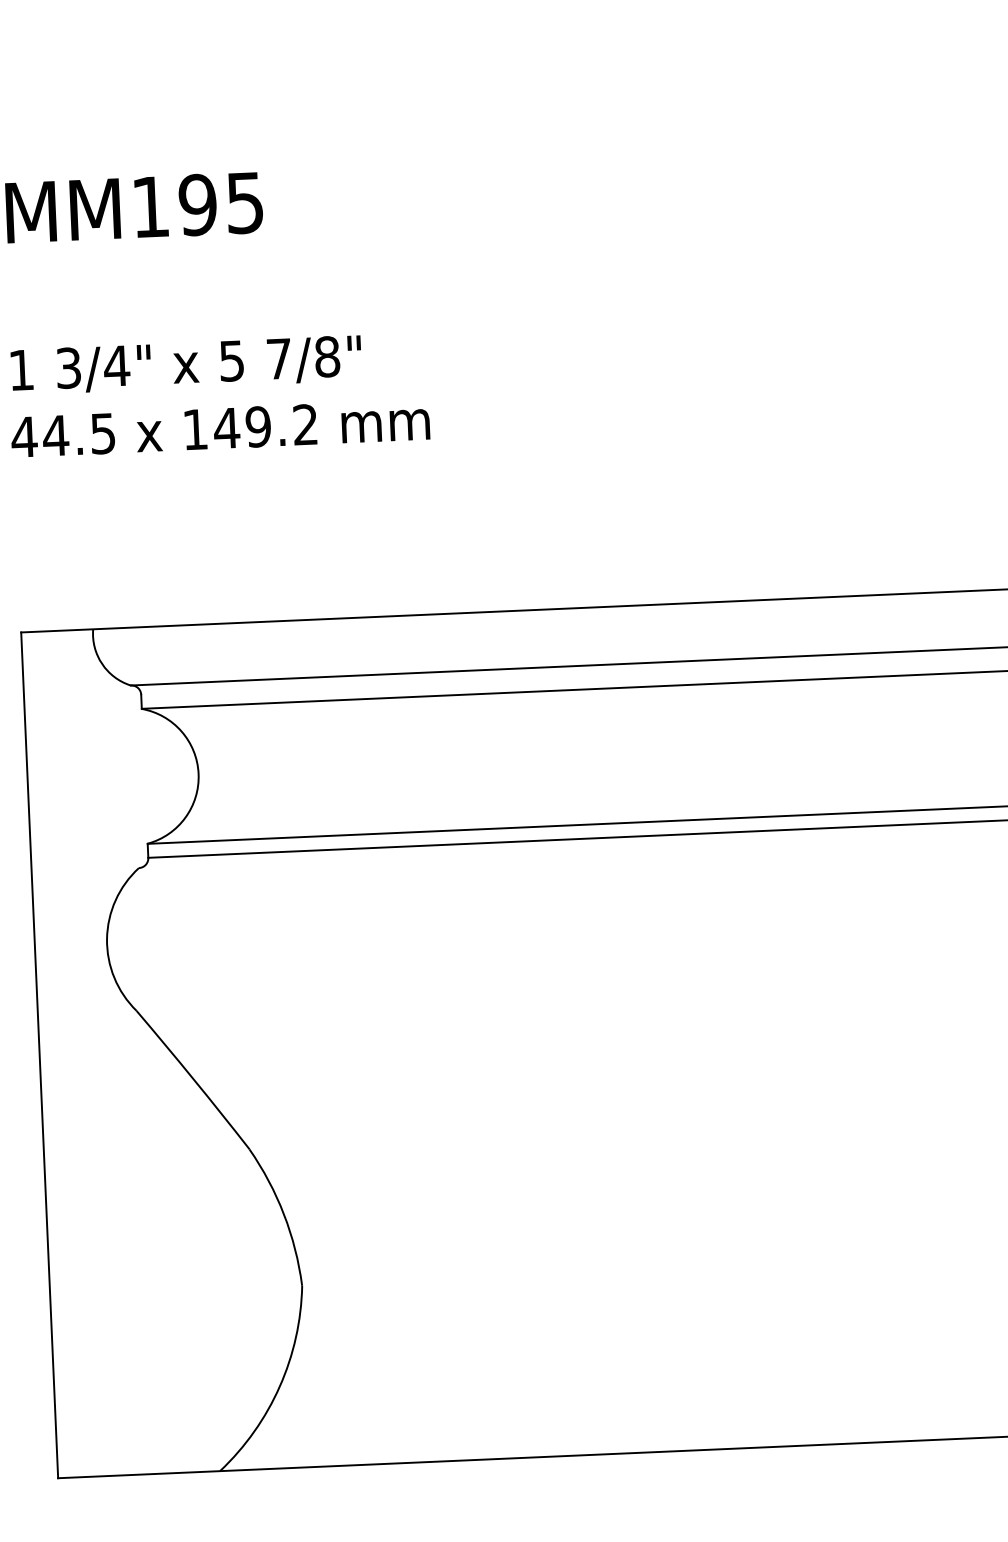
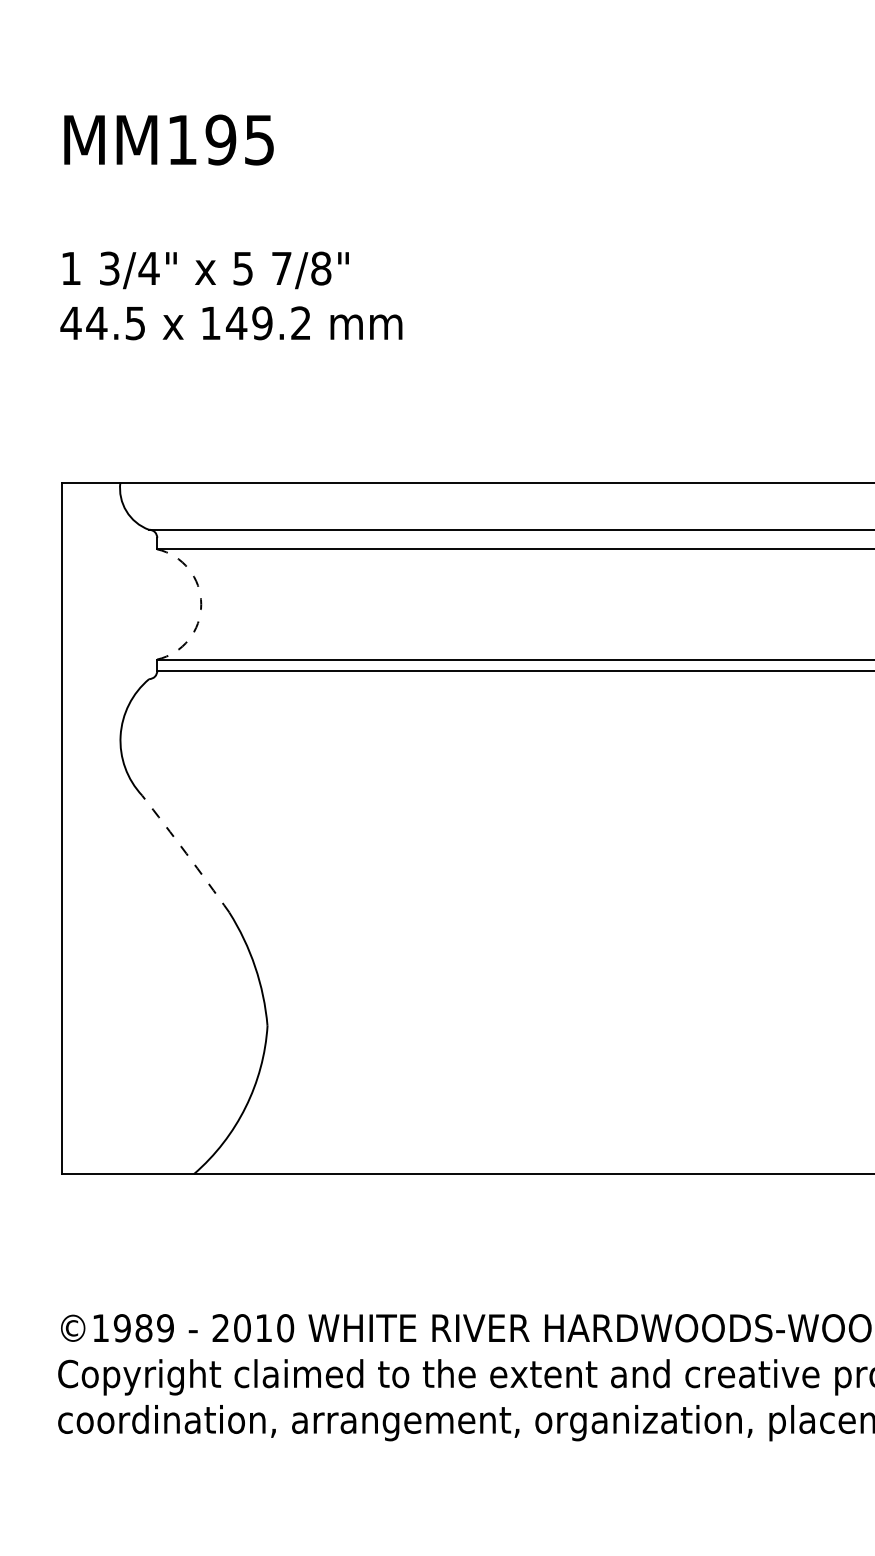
arc: (198, 774) -> (201, 604), solid -> dashed
arc: (193, 1079) -> (186, 853), solid -> dashed

